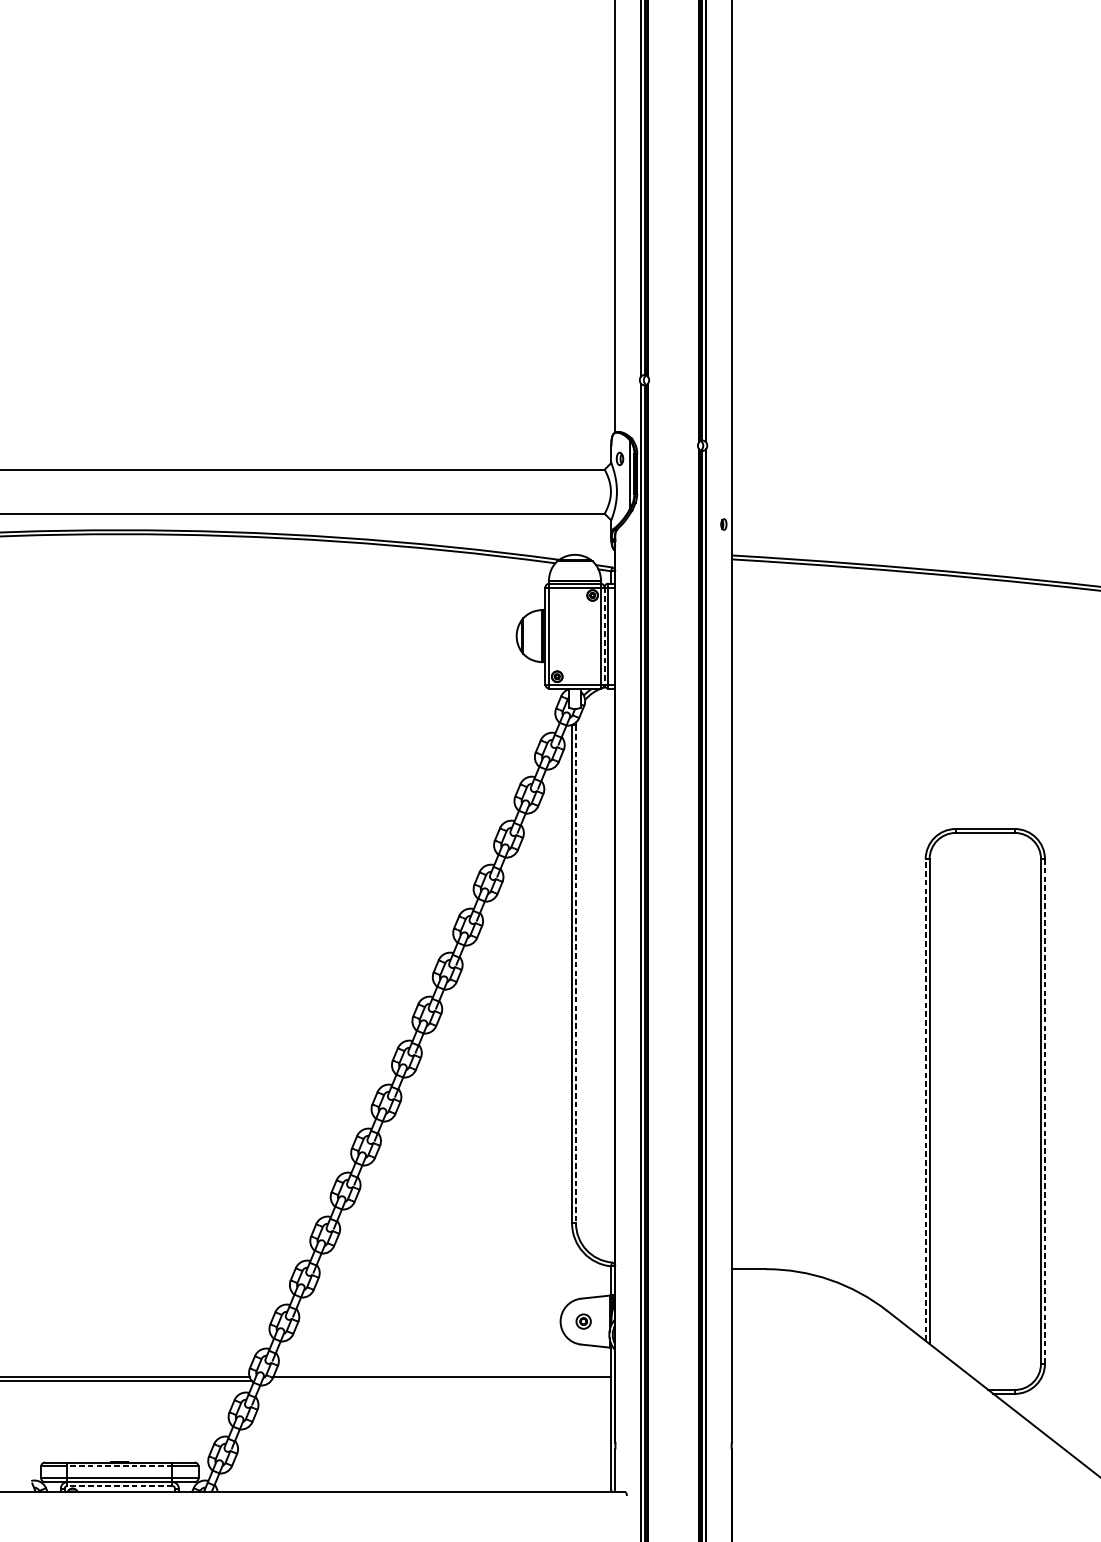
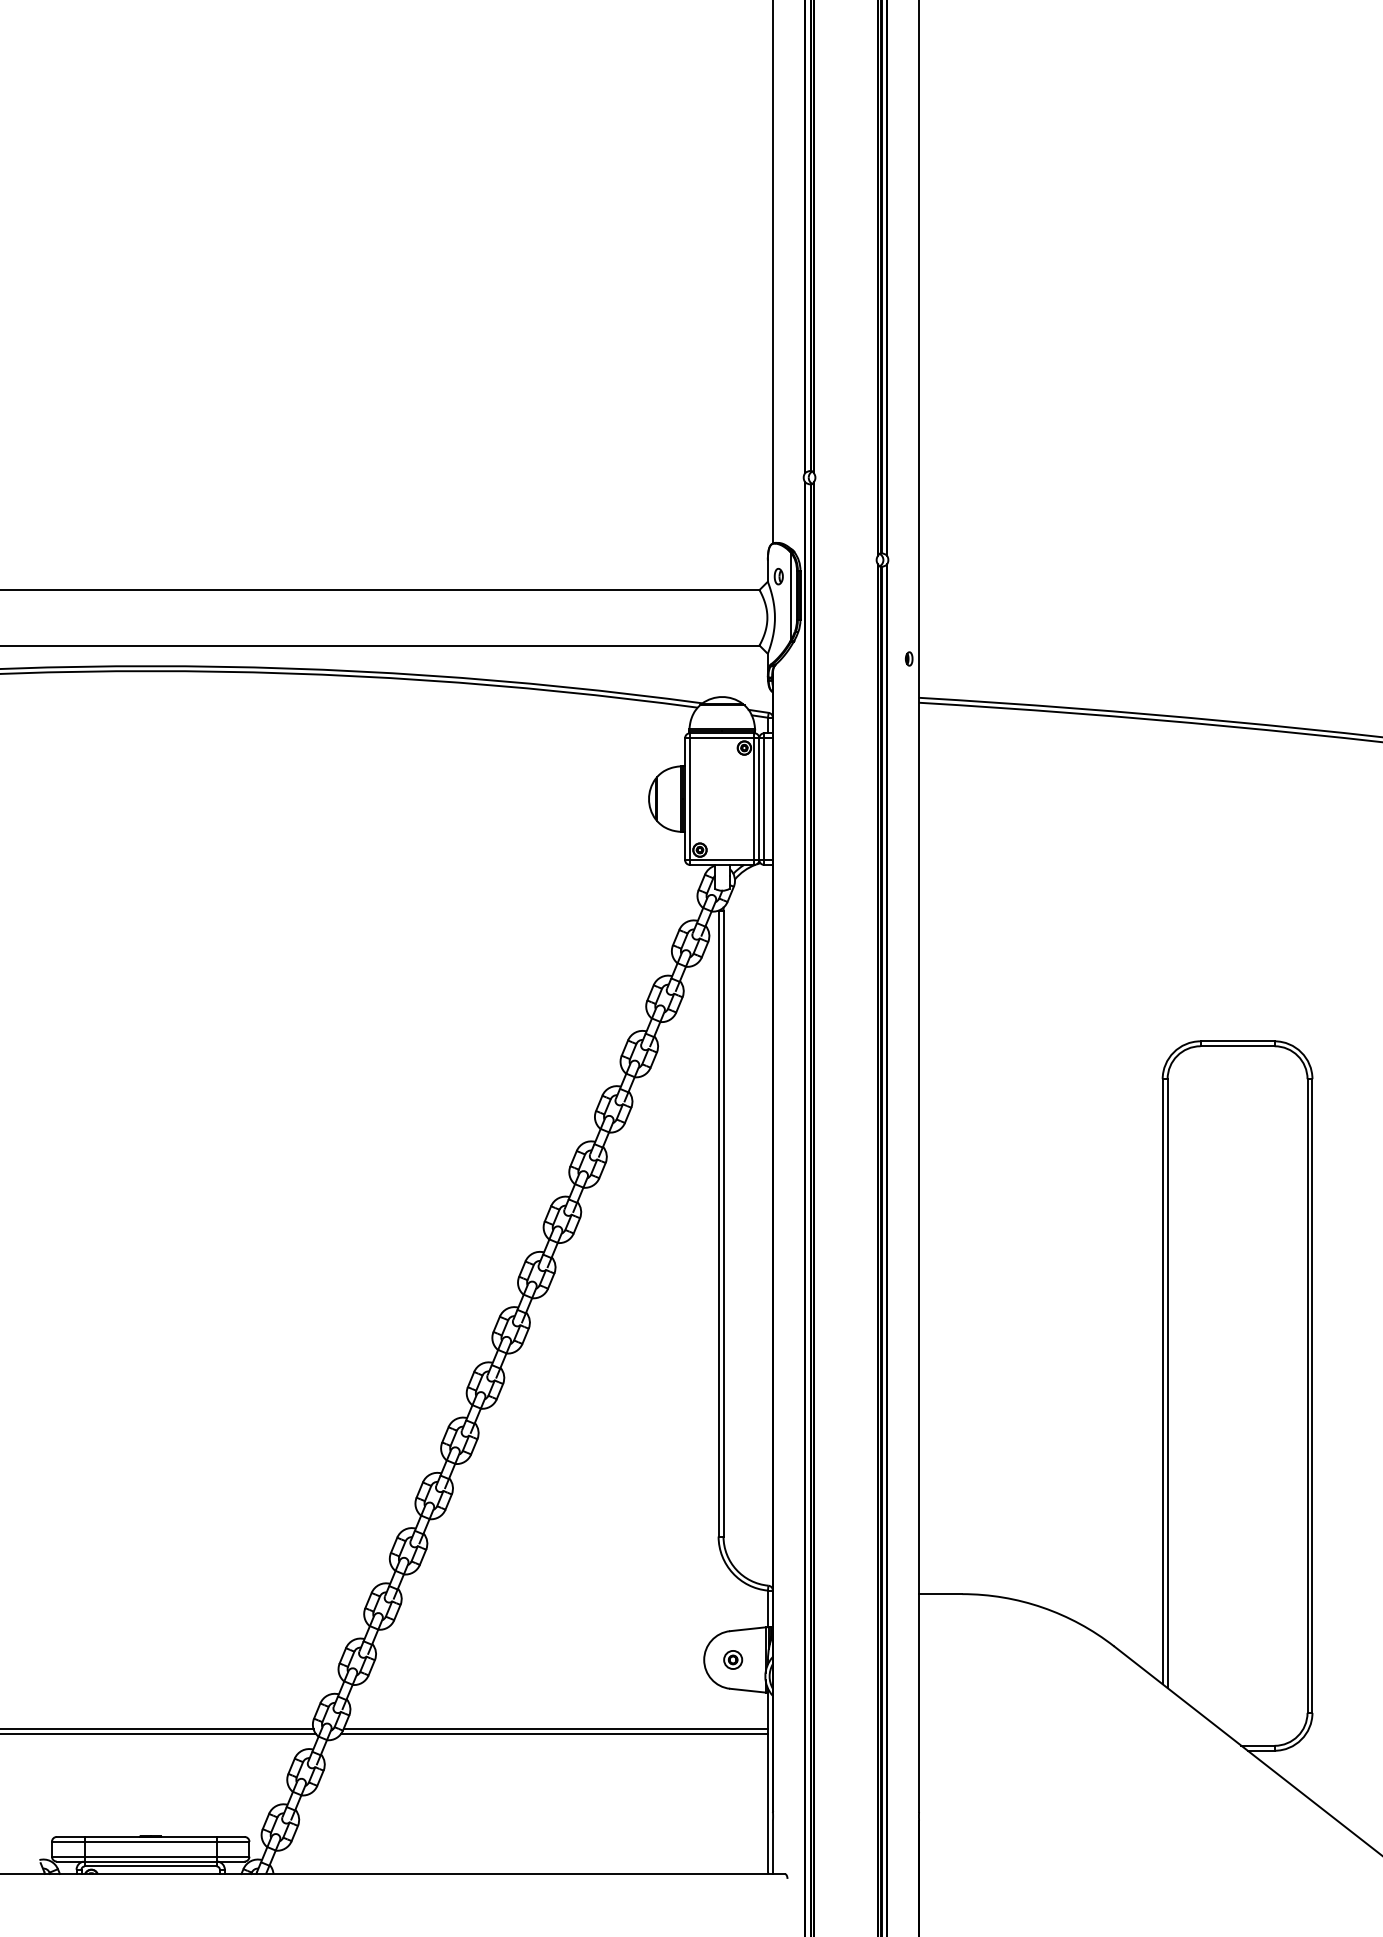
line: (604, 636) -> (759, 799), dashed -> solid
line: (575, 974) -> (723, 1223), dashed -> solid
line: (925, 1099) -> (1162, 1381), dashed -> solid
line: (1045, 1111) -> (1312, 1396), dashed -> solid
line: (441, 1380) -> (554, 1734), added
line: (119, 1466) -> (150, 1841), dashed -> solid
line: (119, 1486) -> (150, 1866), dashed -> solid

